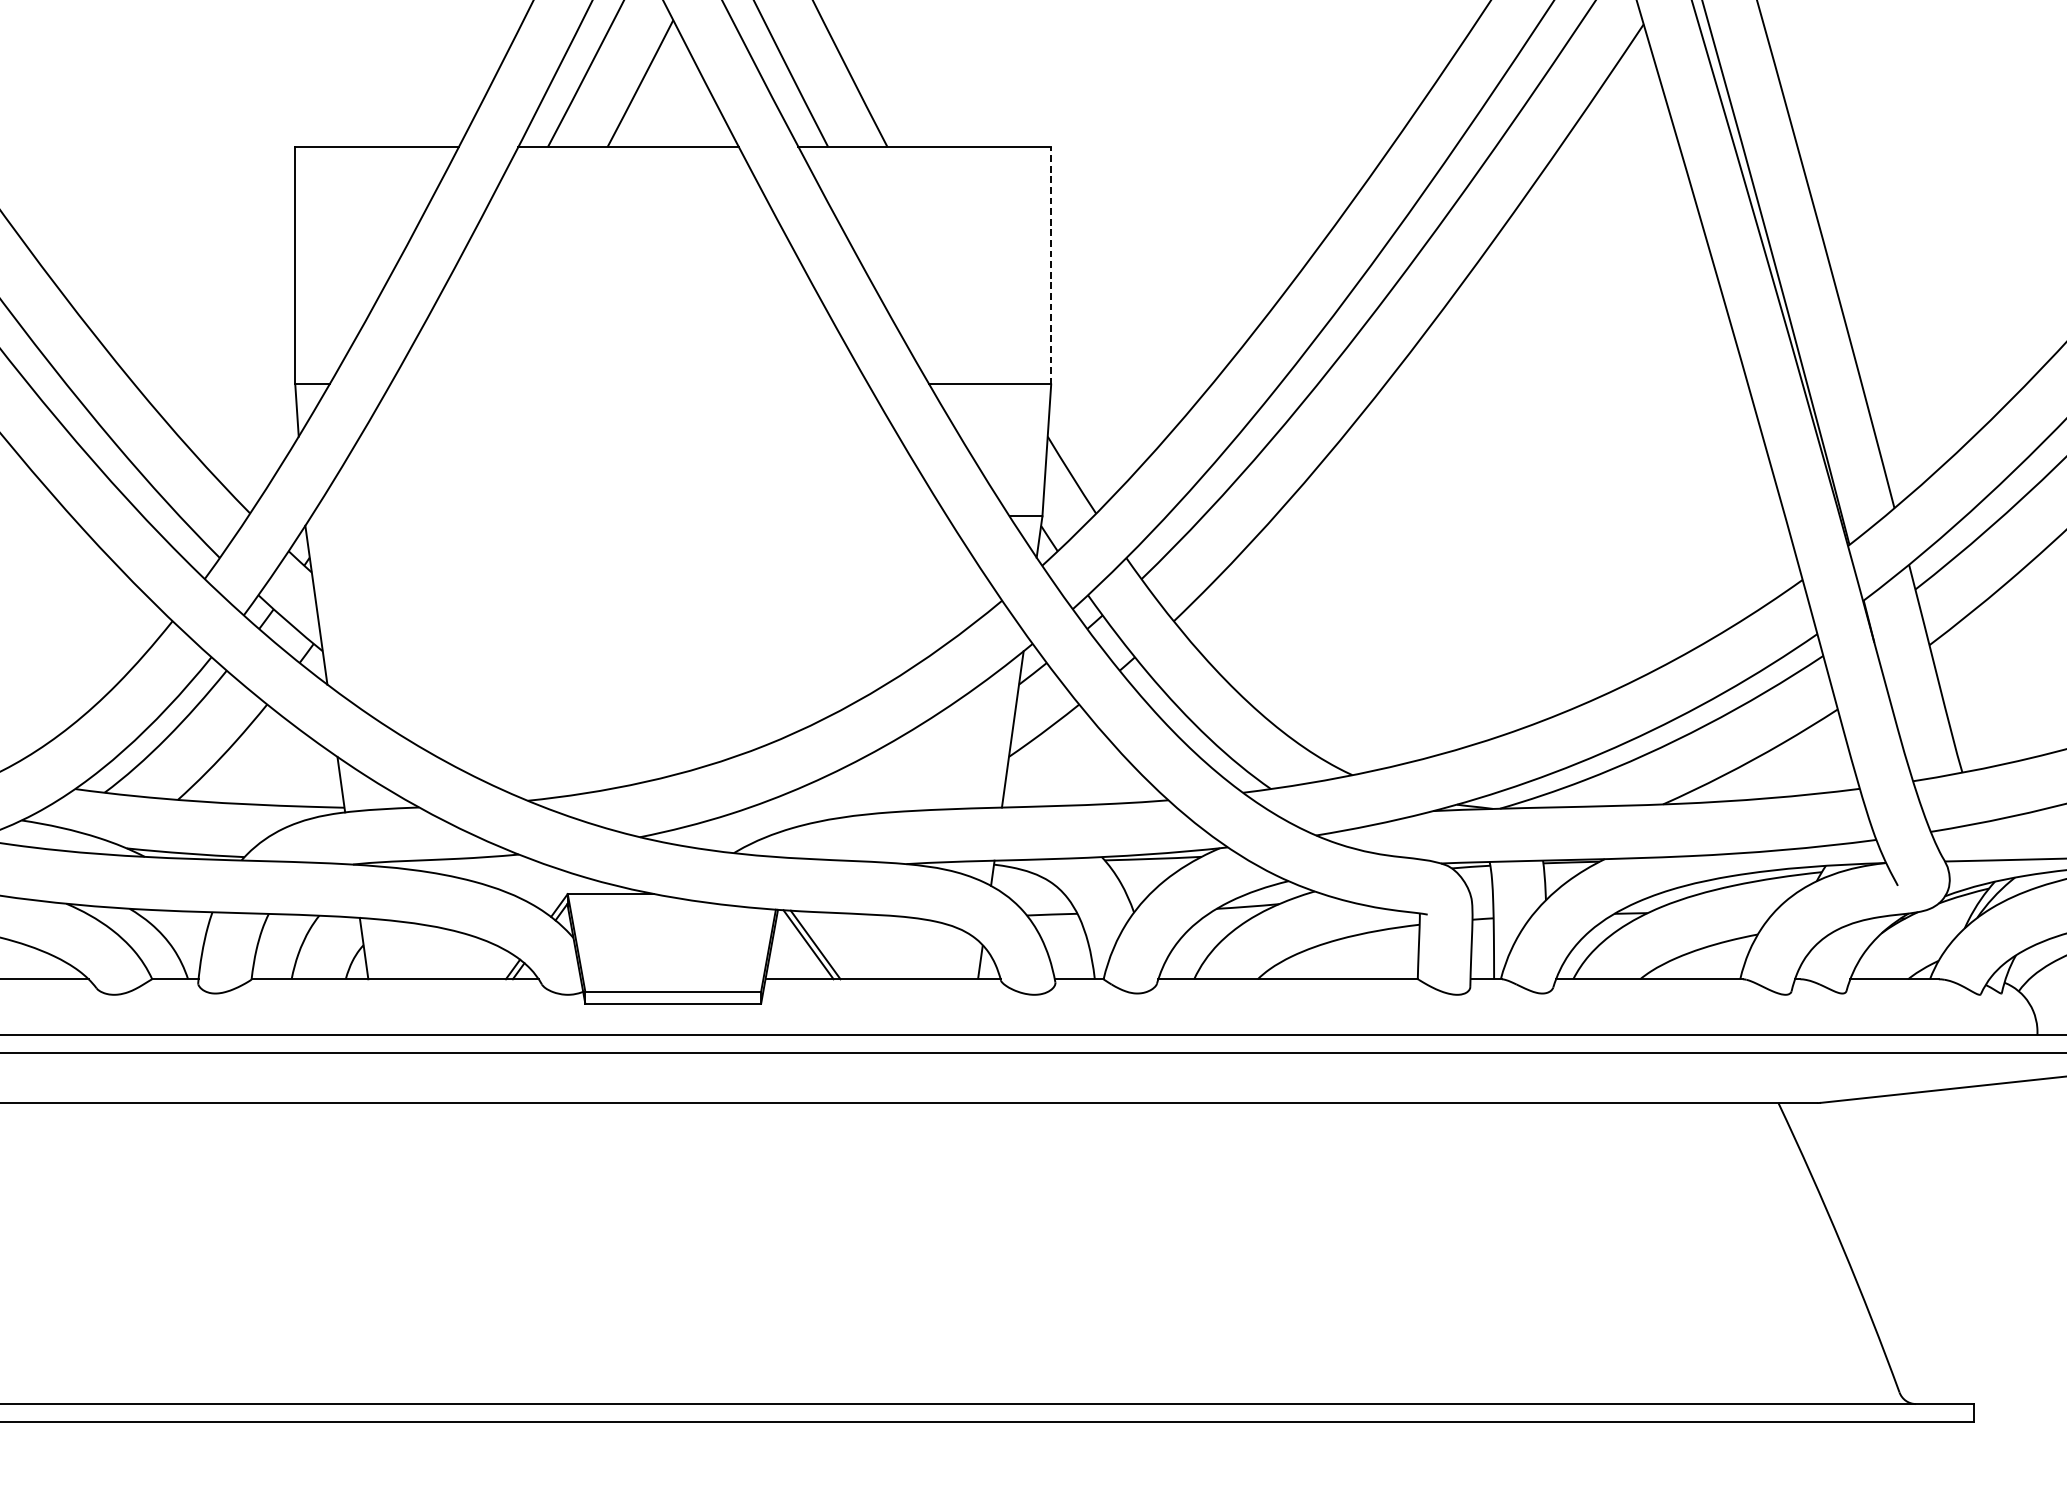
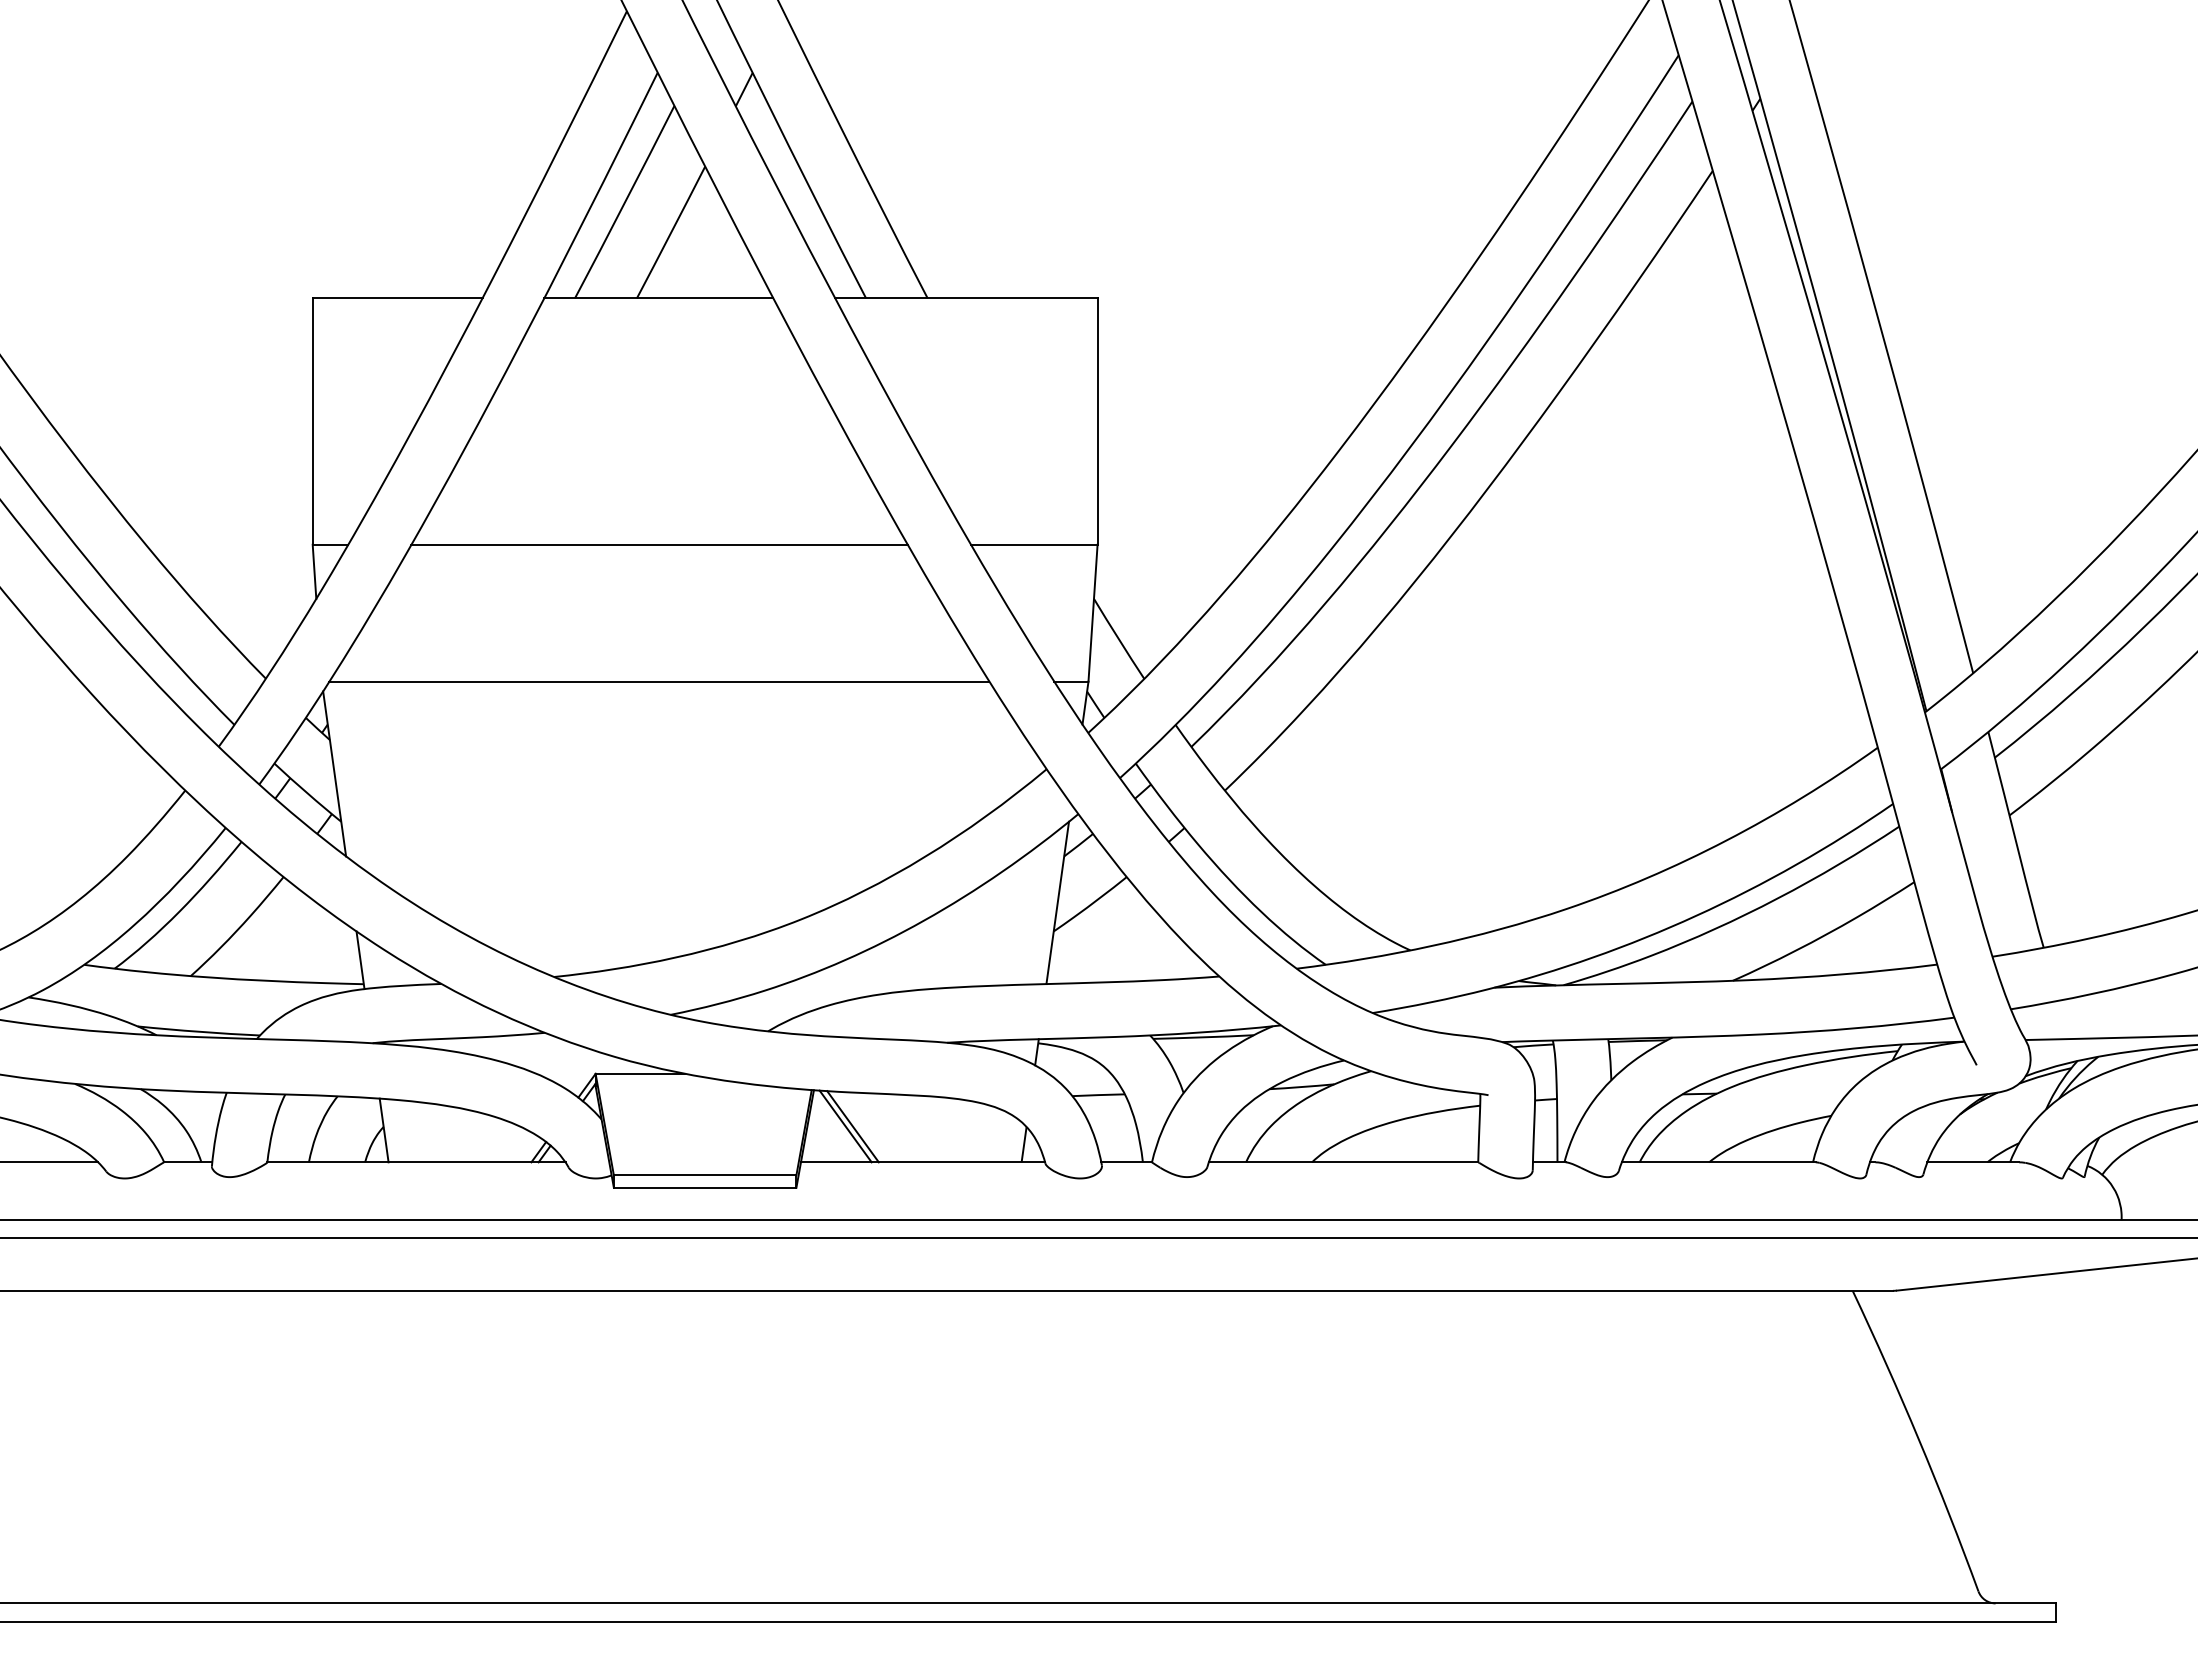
line: (1051, 265) -> (1097, 421), dashed -> solid
line: (629, 384) -> (659, 544), added
line: (629, 516) -> (659, 681), added

